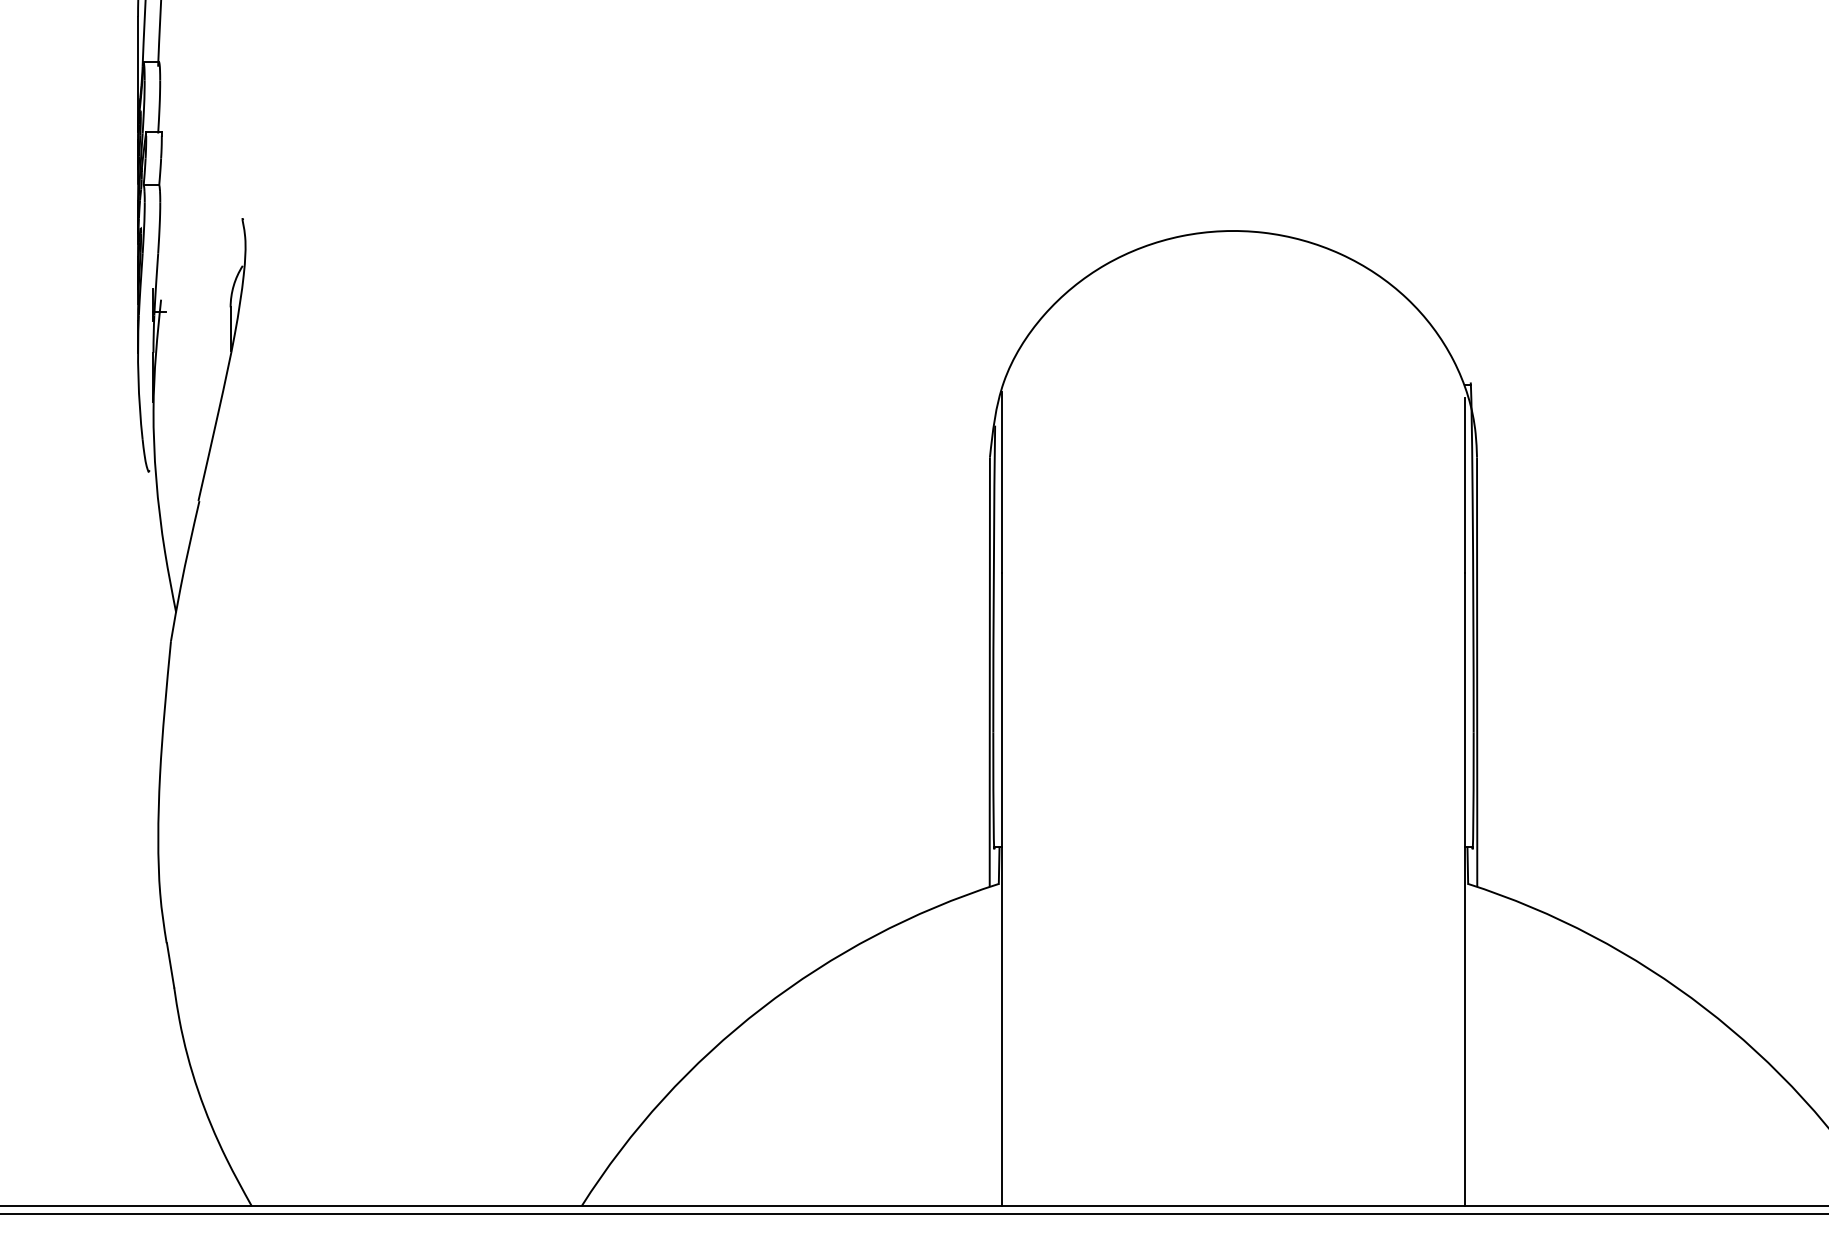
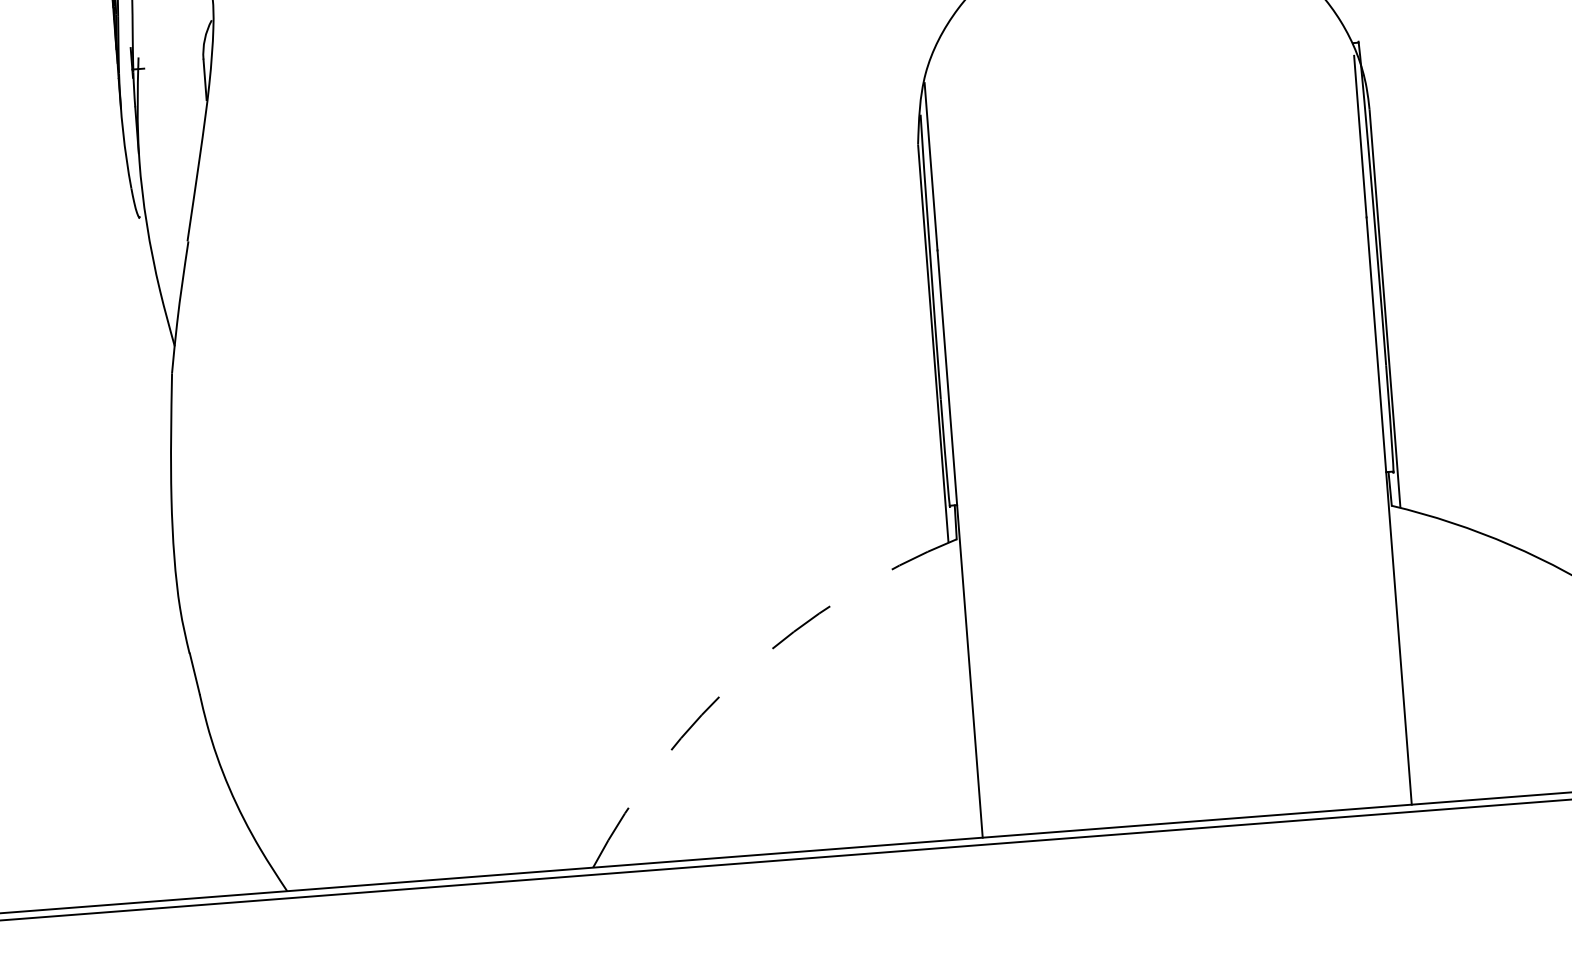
arc: (761, 1008) -> (745, 671), solid -> dashed

